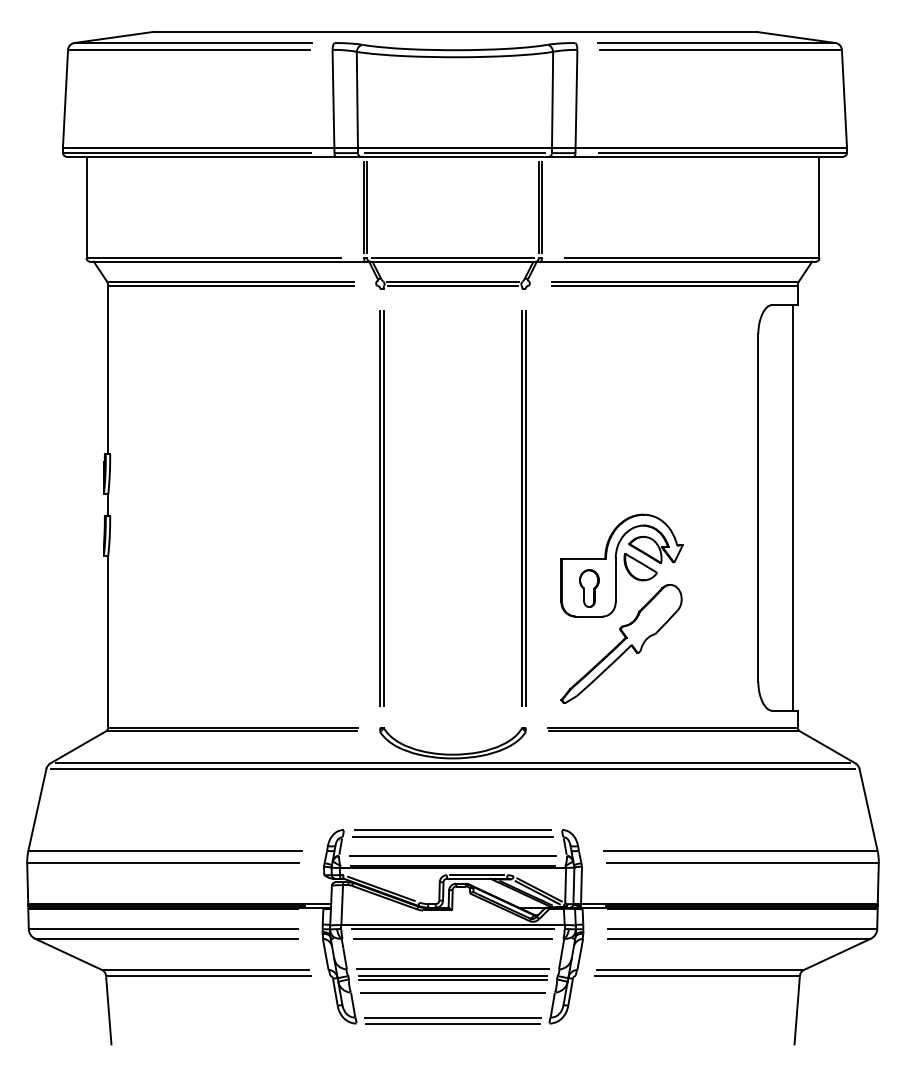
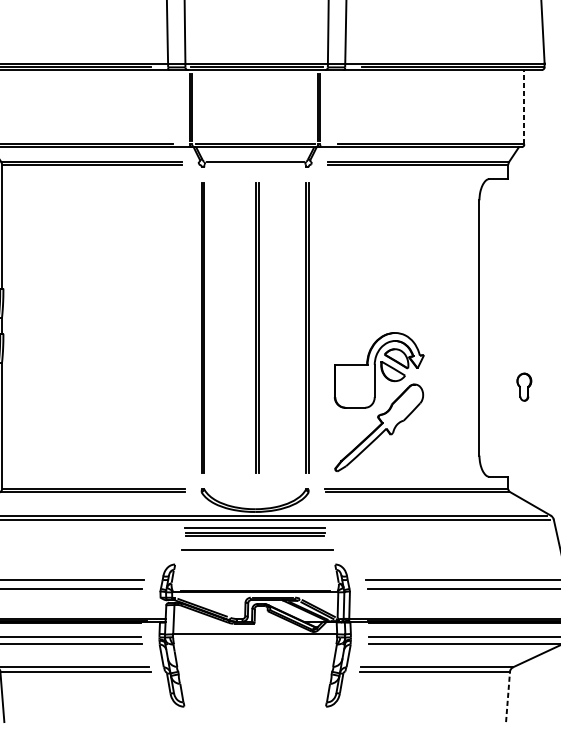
line: (819, 207) -> (524, 107), solid -> dashed
line: (452, 285) -> (254, 164), removed
line: (793, 507) -> (505, 327), removed
part: (455, 508) -> (257, 328), added
part: (589, 588) -> (524, 387), moved
line: (452, 829) -> (254, 564), removed
line: (452, 837) -> (254, 570), removed
line: (452, 855) -> (257, 549), moved
line: (452, 929) -> (254, 637), removed
line: (452, 938) -> (254, 644), removed
part: (452, 974) -> (254, 531), moved
line: (452, 992) -> (254, 683), removed
line: (797, 1009) -> (508, 696), solid -> dashed
line: (452, 1017) -> (254, 702), removed
line: (452, 1023) -> (254, 706), removed

